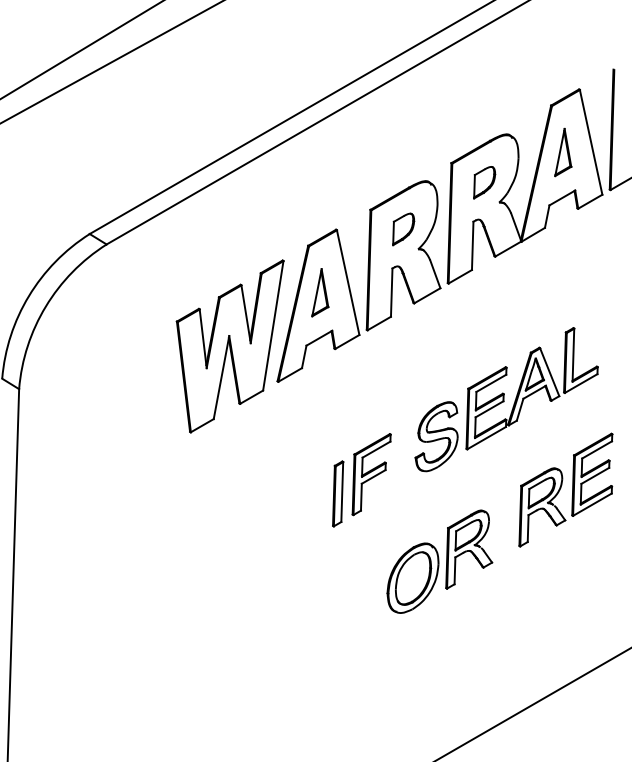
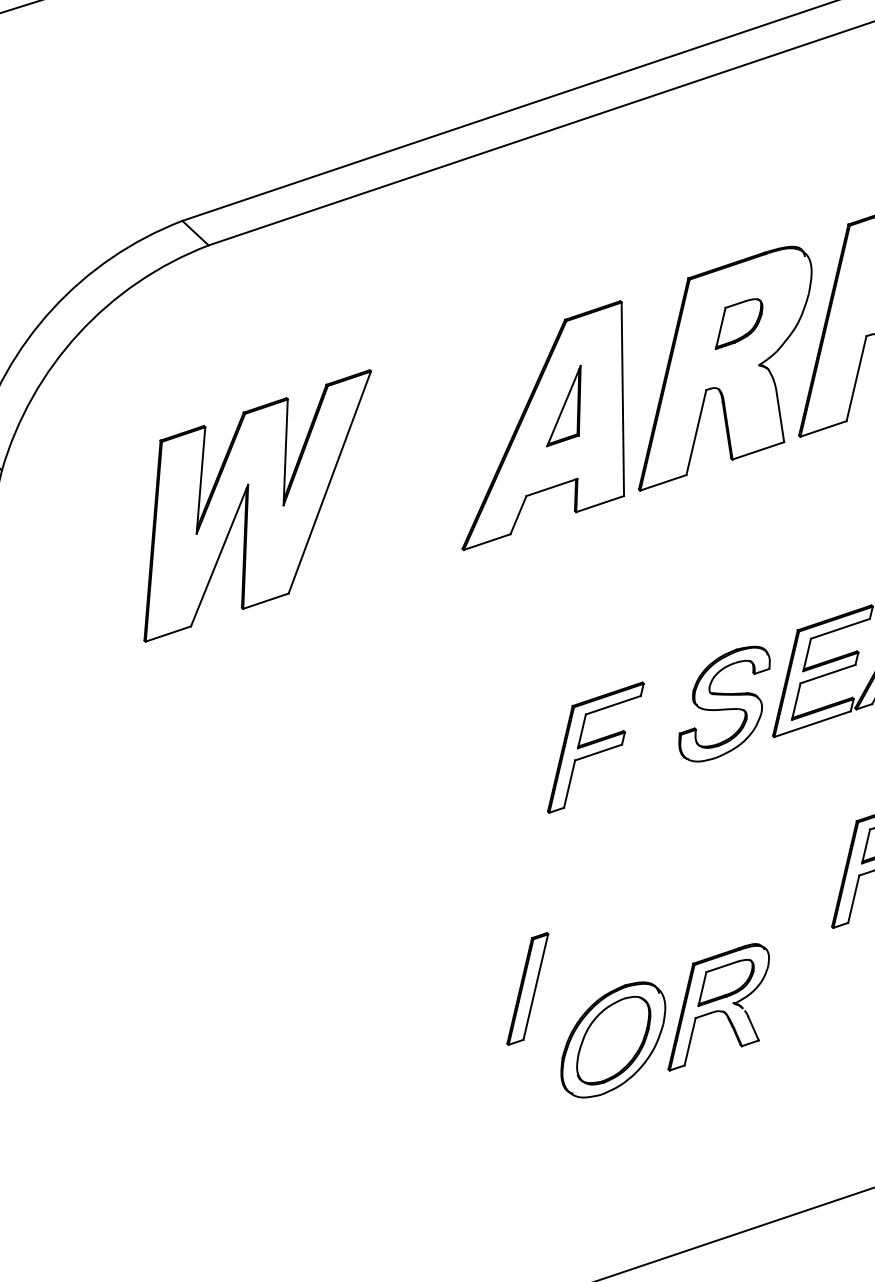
part: (229, 346) -> (244, 503), moved
part: (338, 493) -> (528, 988), moved
part: (439, 561) -> (666, 1019), moved

